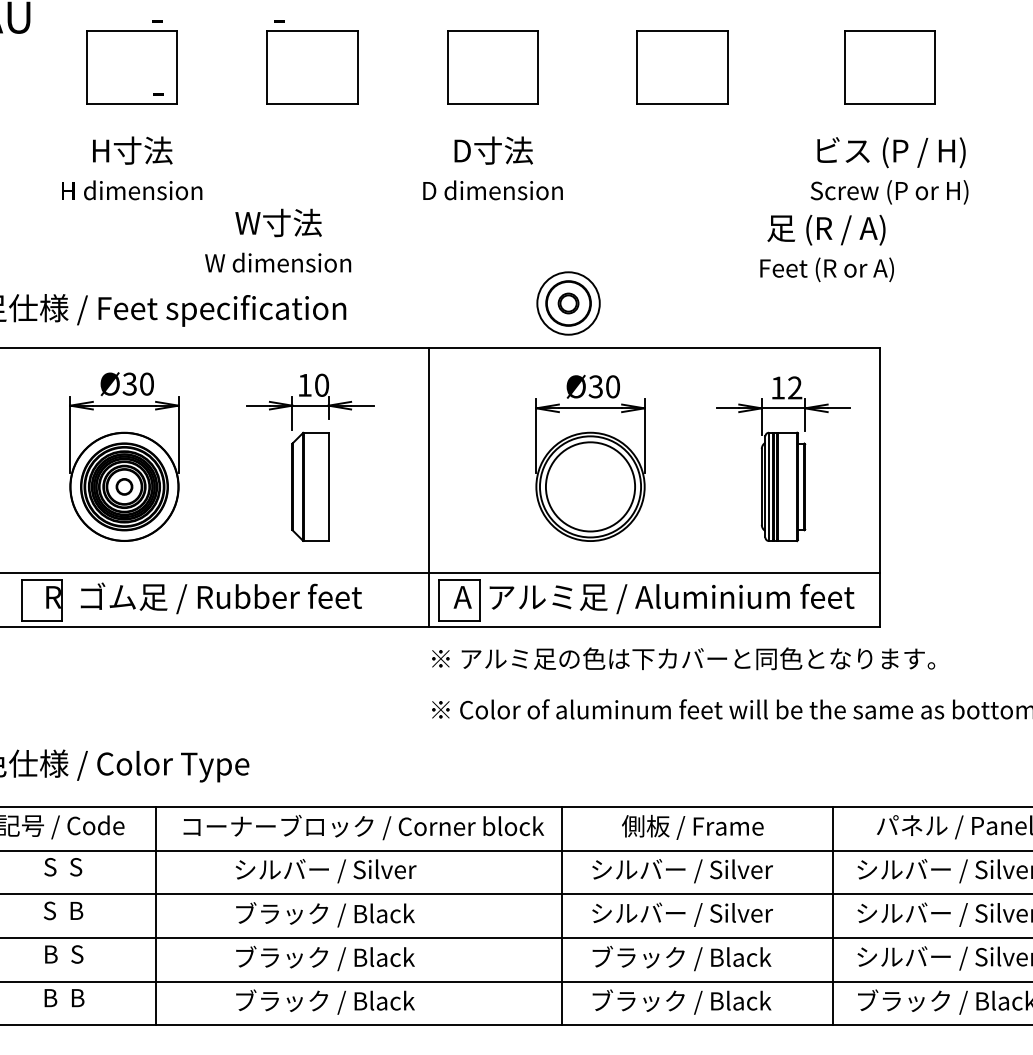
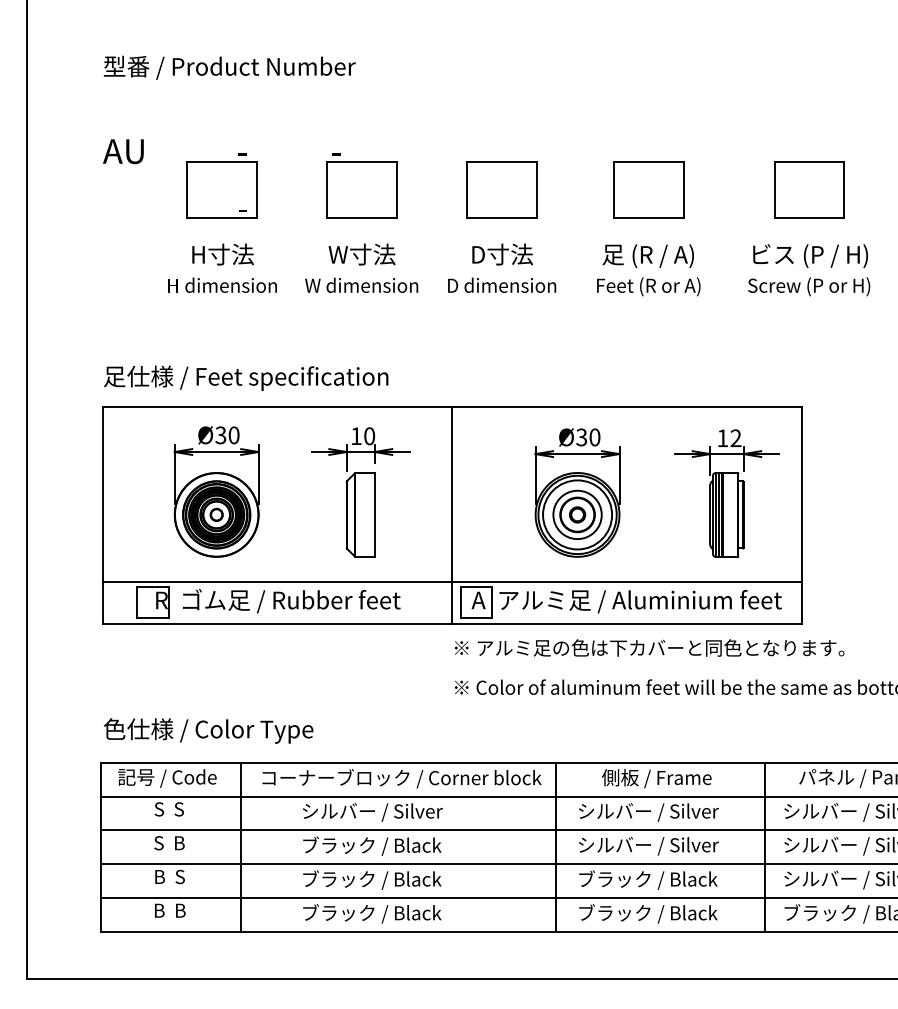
text: (277, 239) -> (361, 267), moved
text: (826, 248) -> (648, 270), moved
part: (568, 302) -> (577, 514), moved

